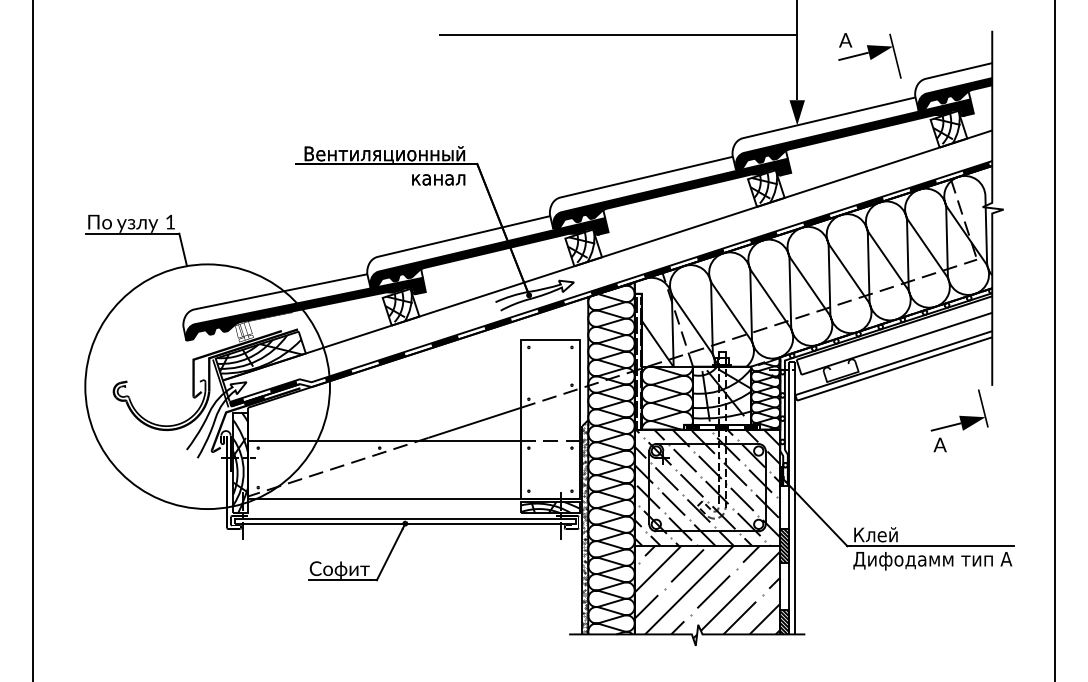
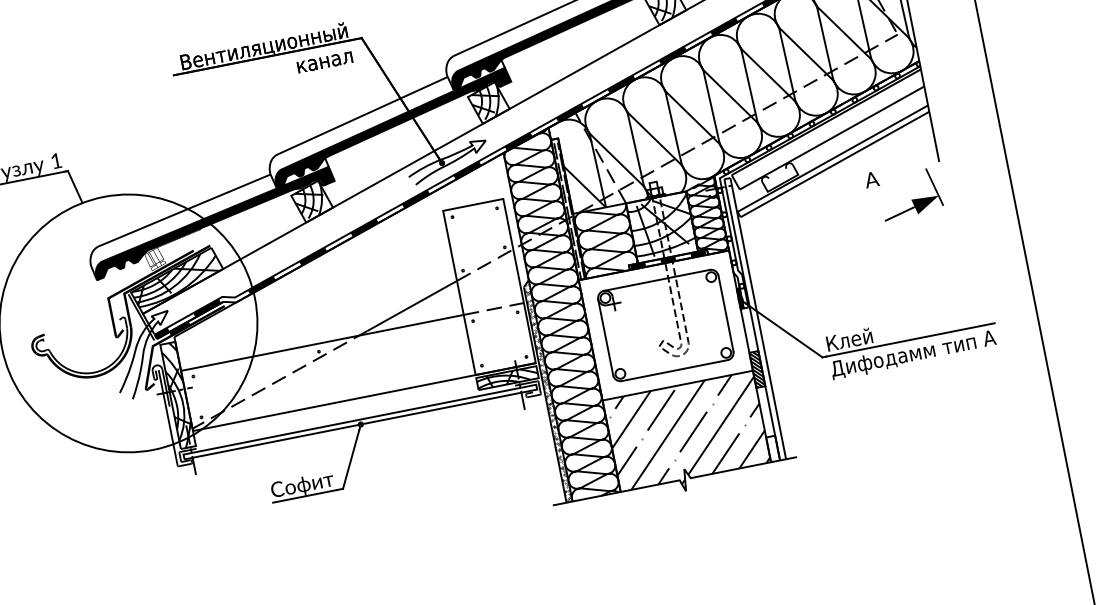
text: (939, 444) -> (871, 179), moved
hatch: (707, 487) -> (665, 325), removed
hatch: (784, 622) -> (772, 449), removed

